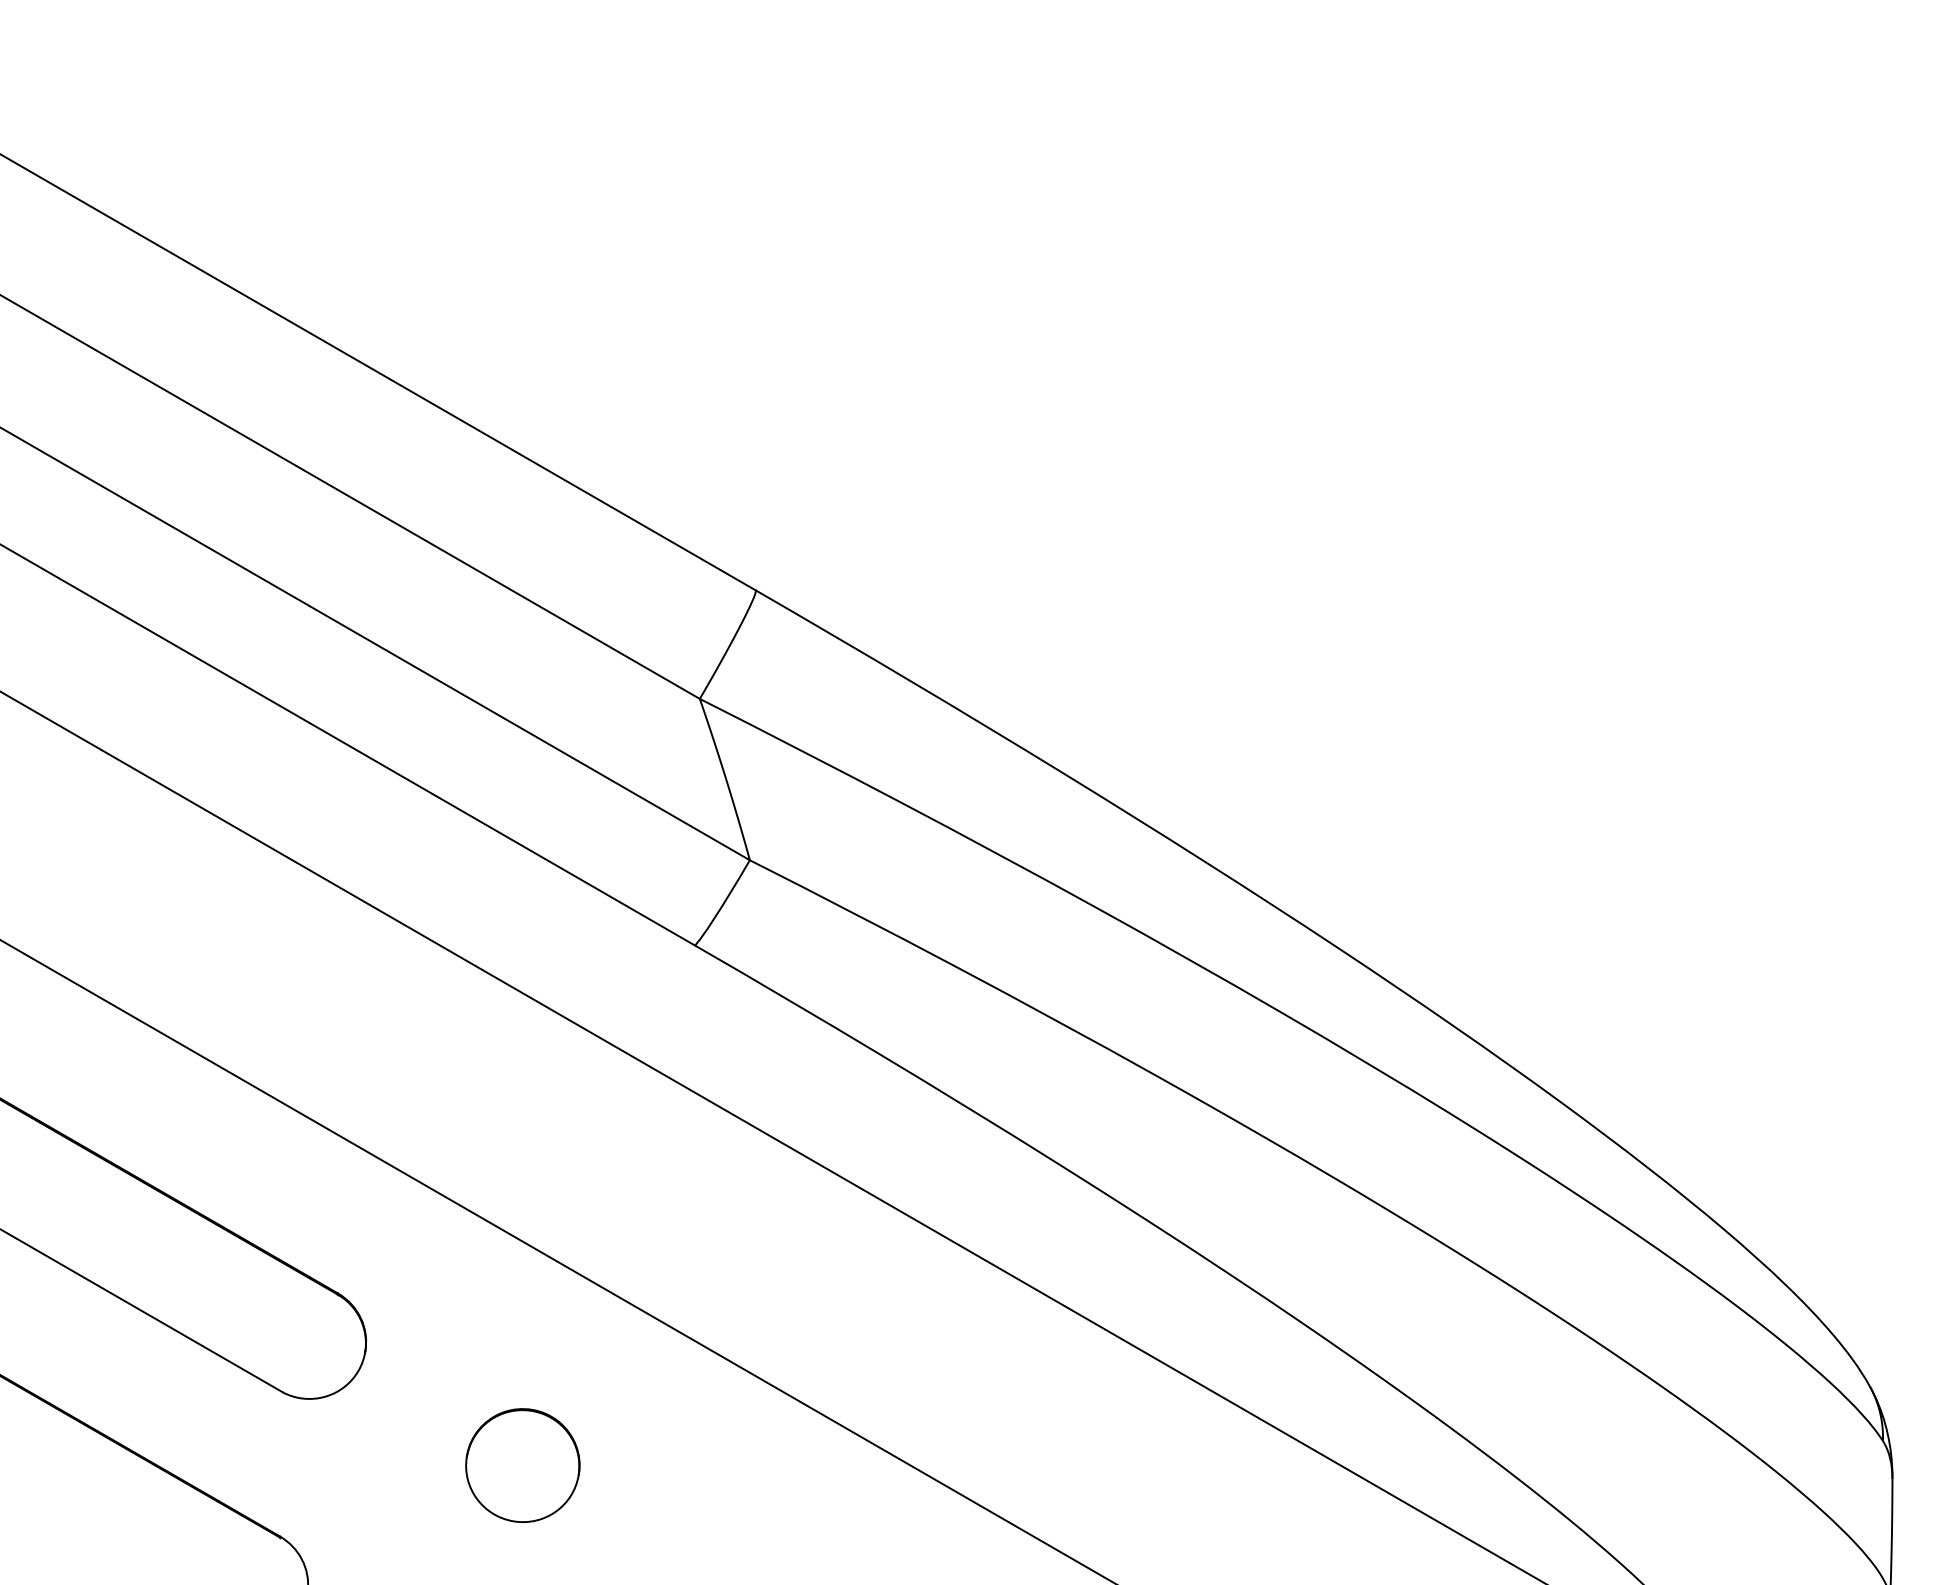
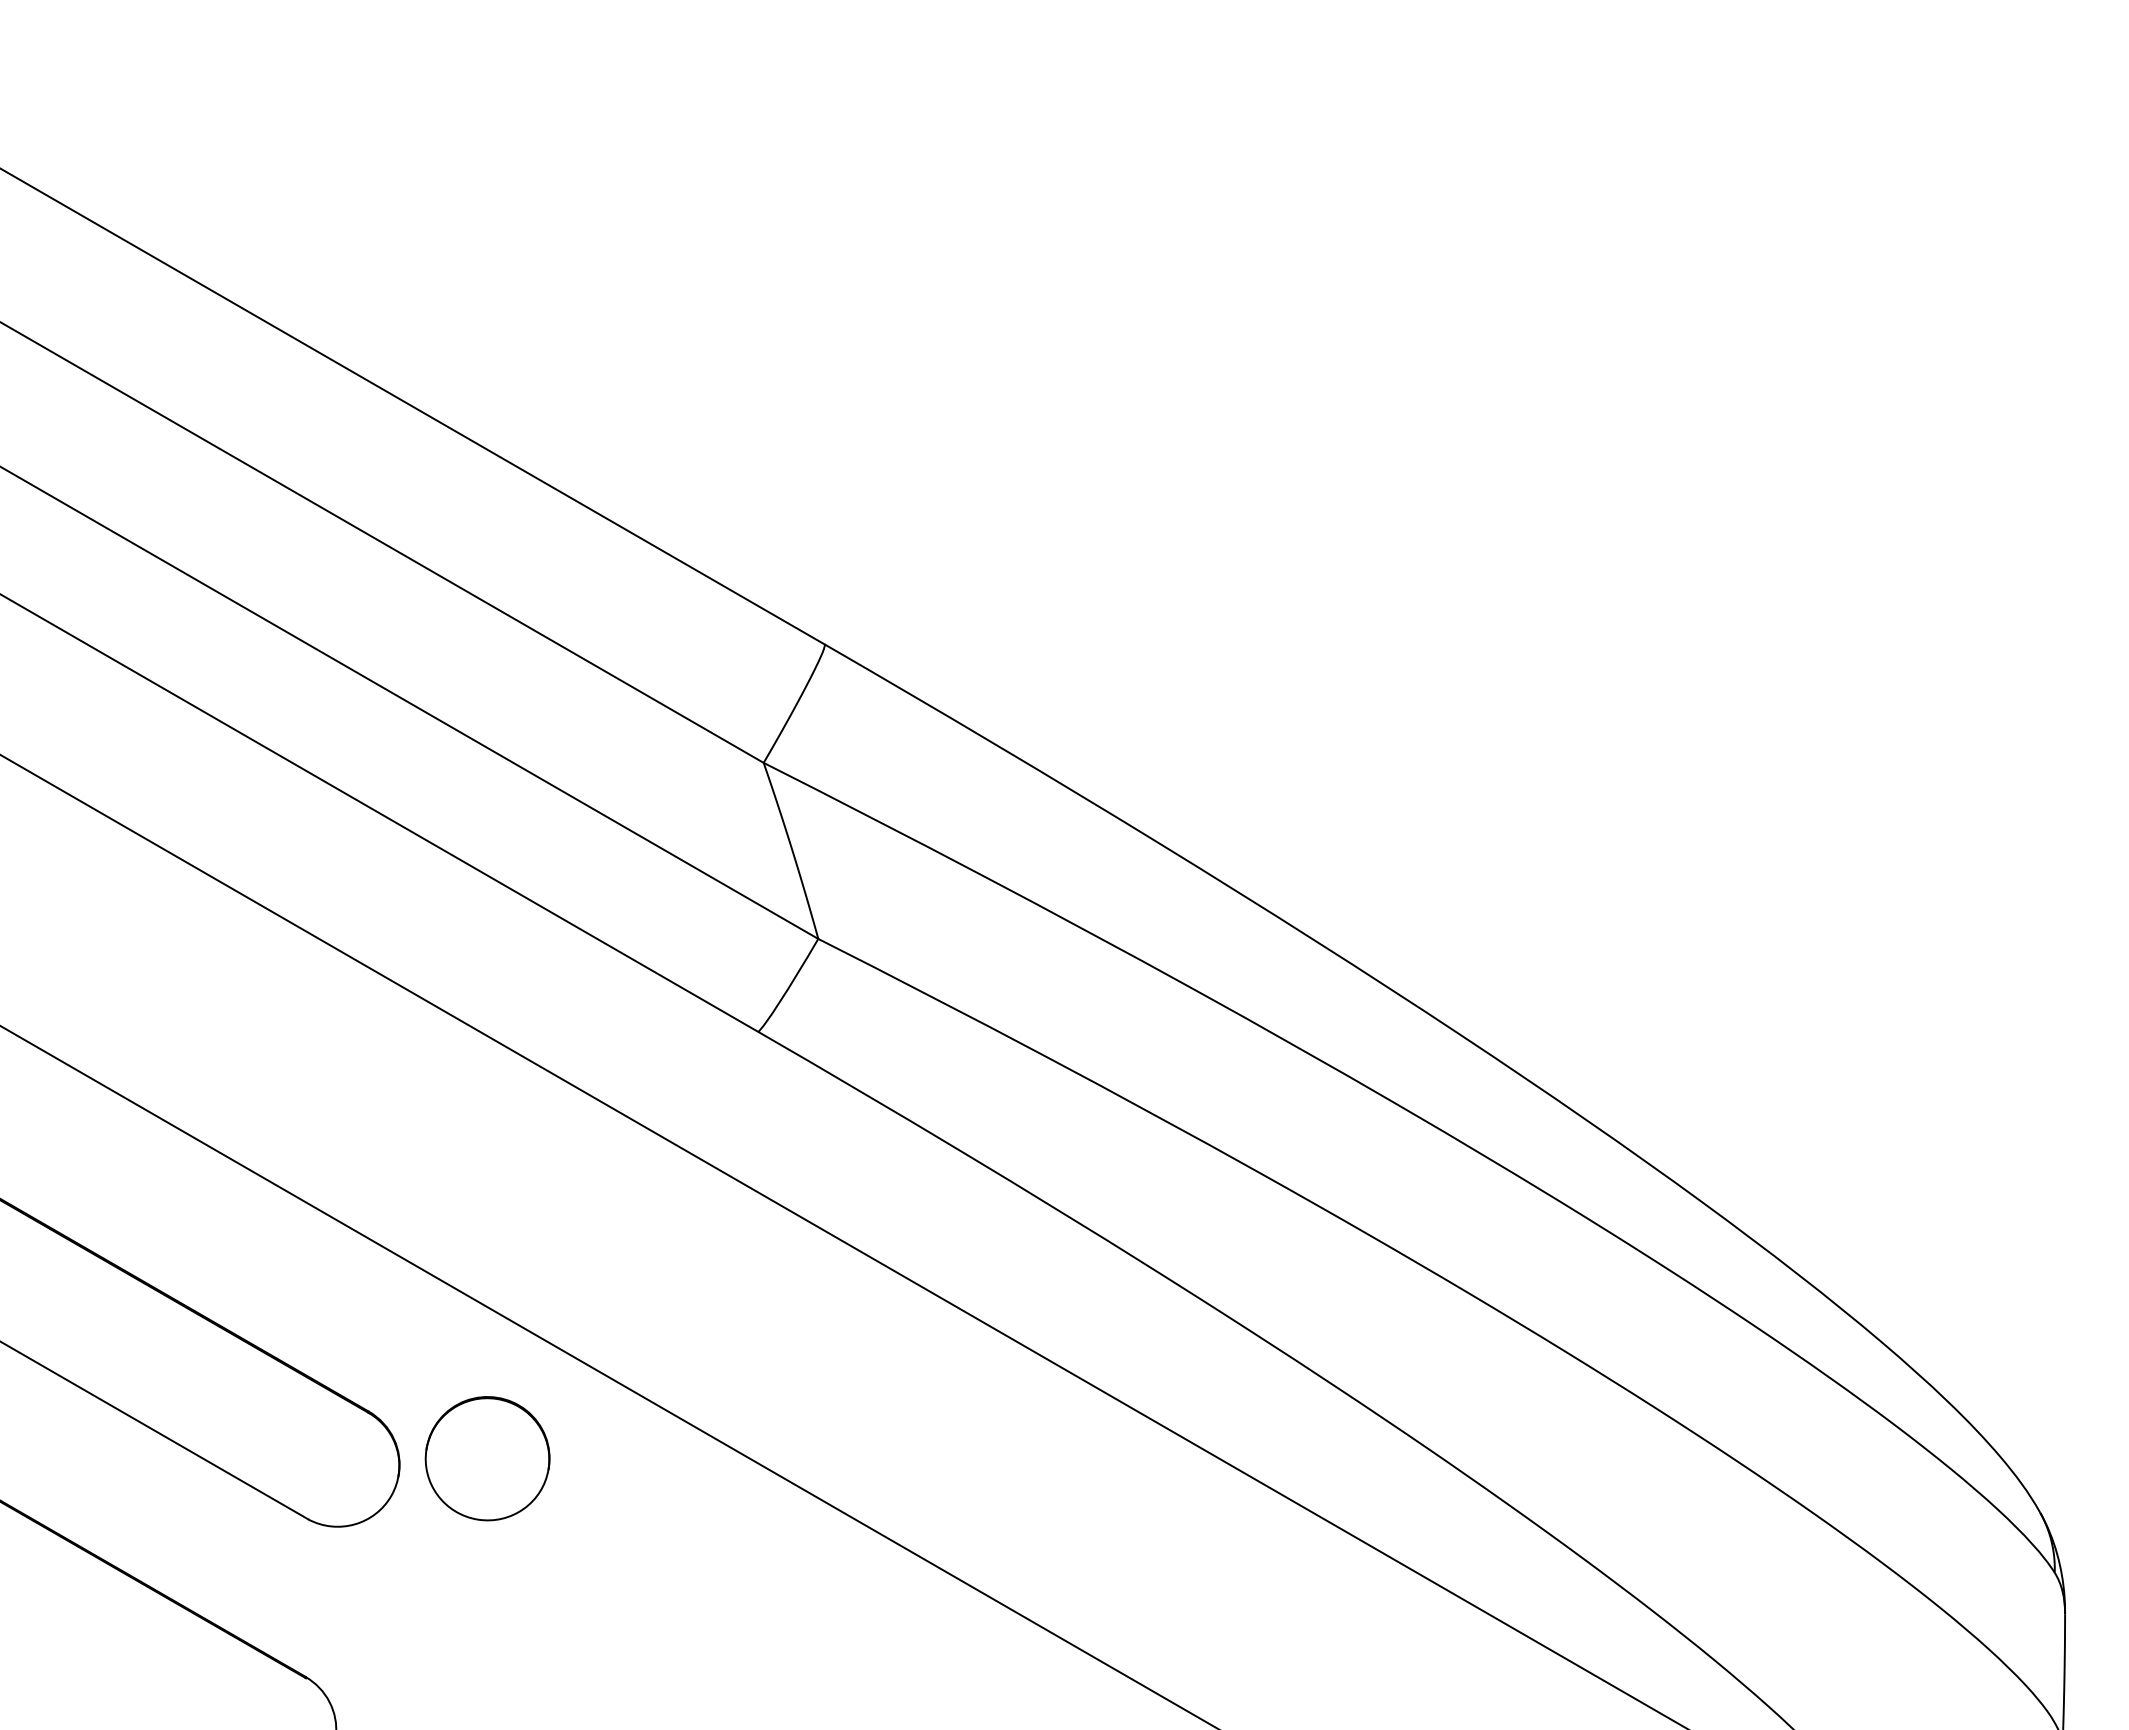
part: (522, 1465) -> (487, 1458), moved

